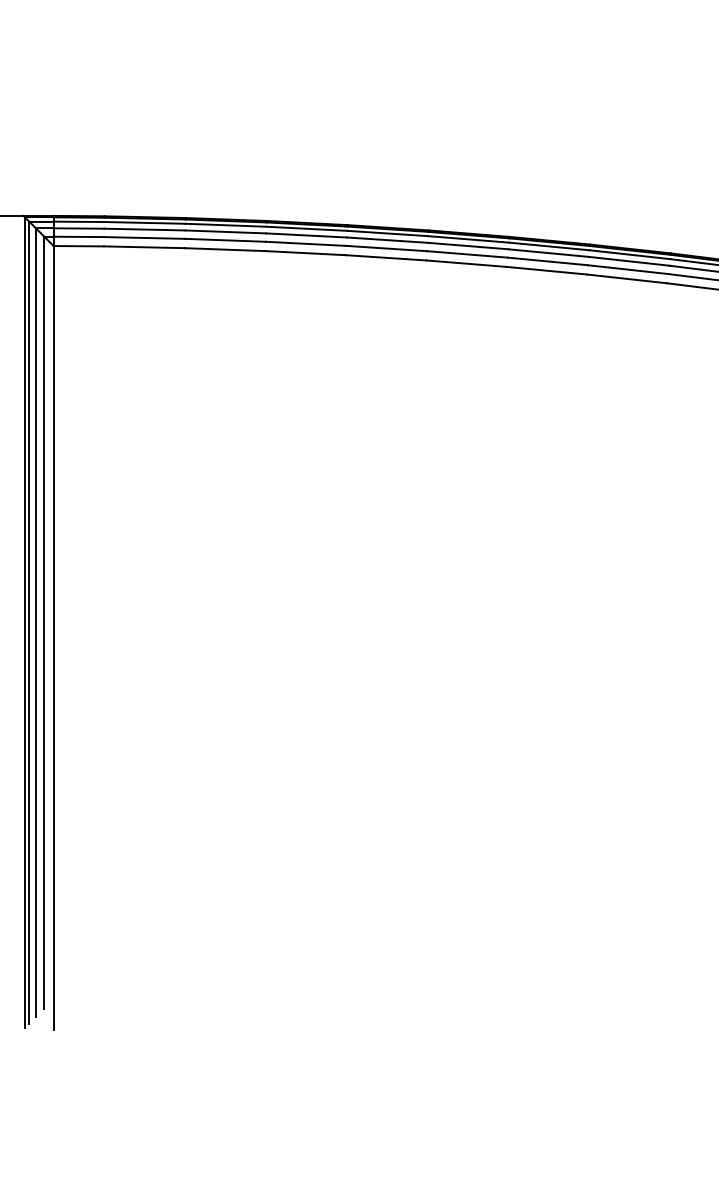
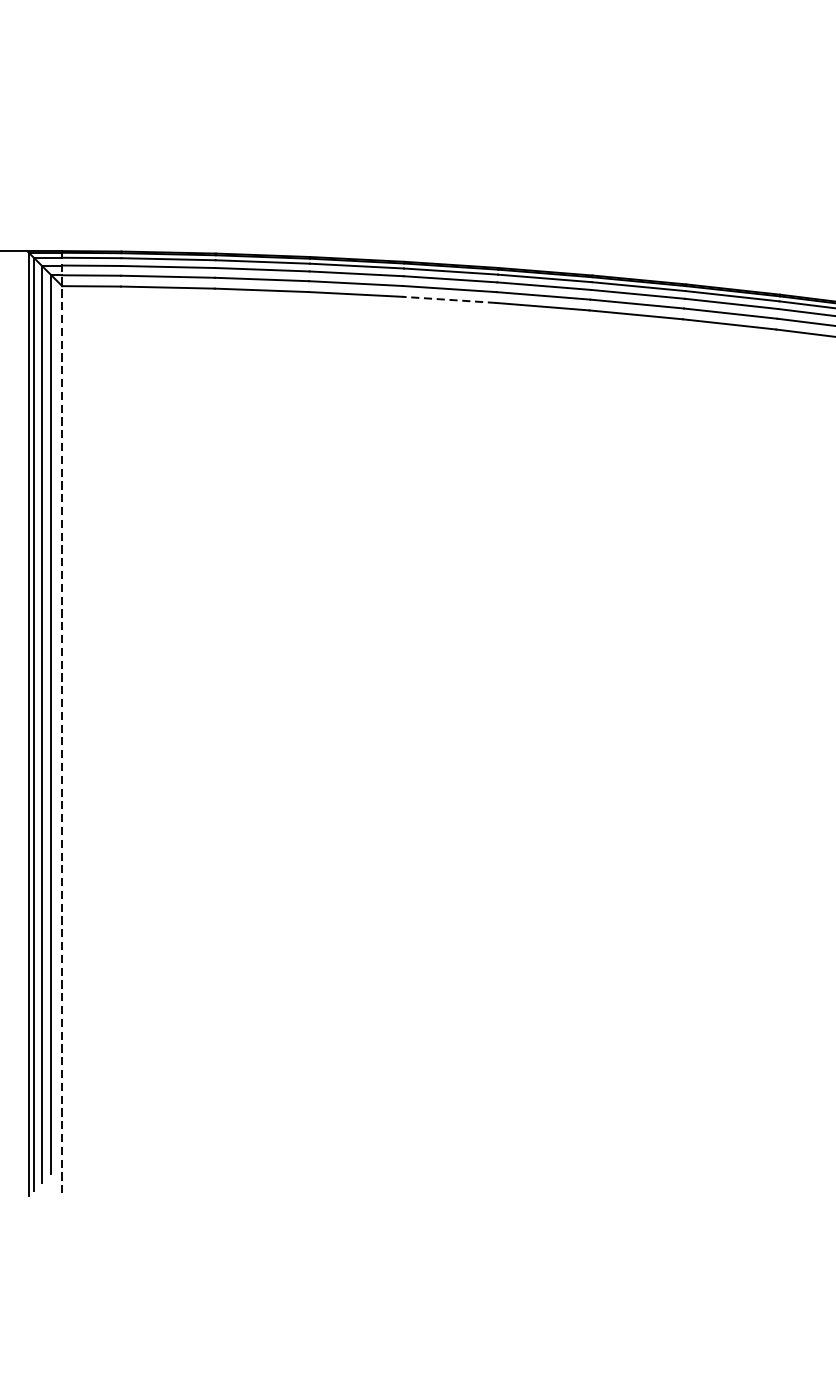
line: (385, 257) -> (448, 299), solid -> dashed
line: (53, 622) -> (62, 724), solid -> dashed

